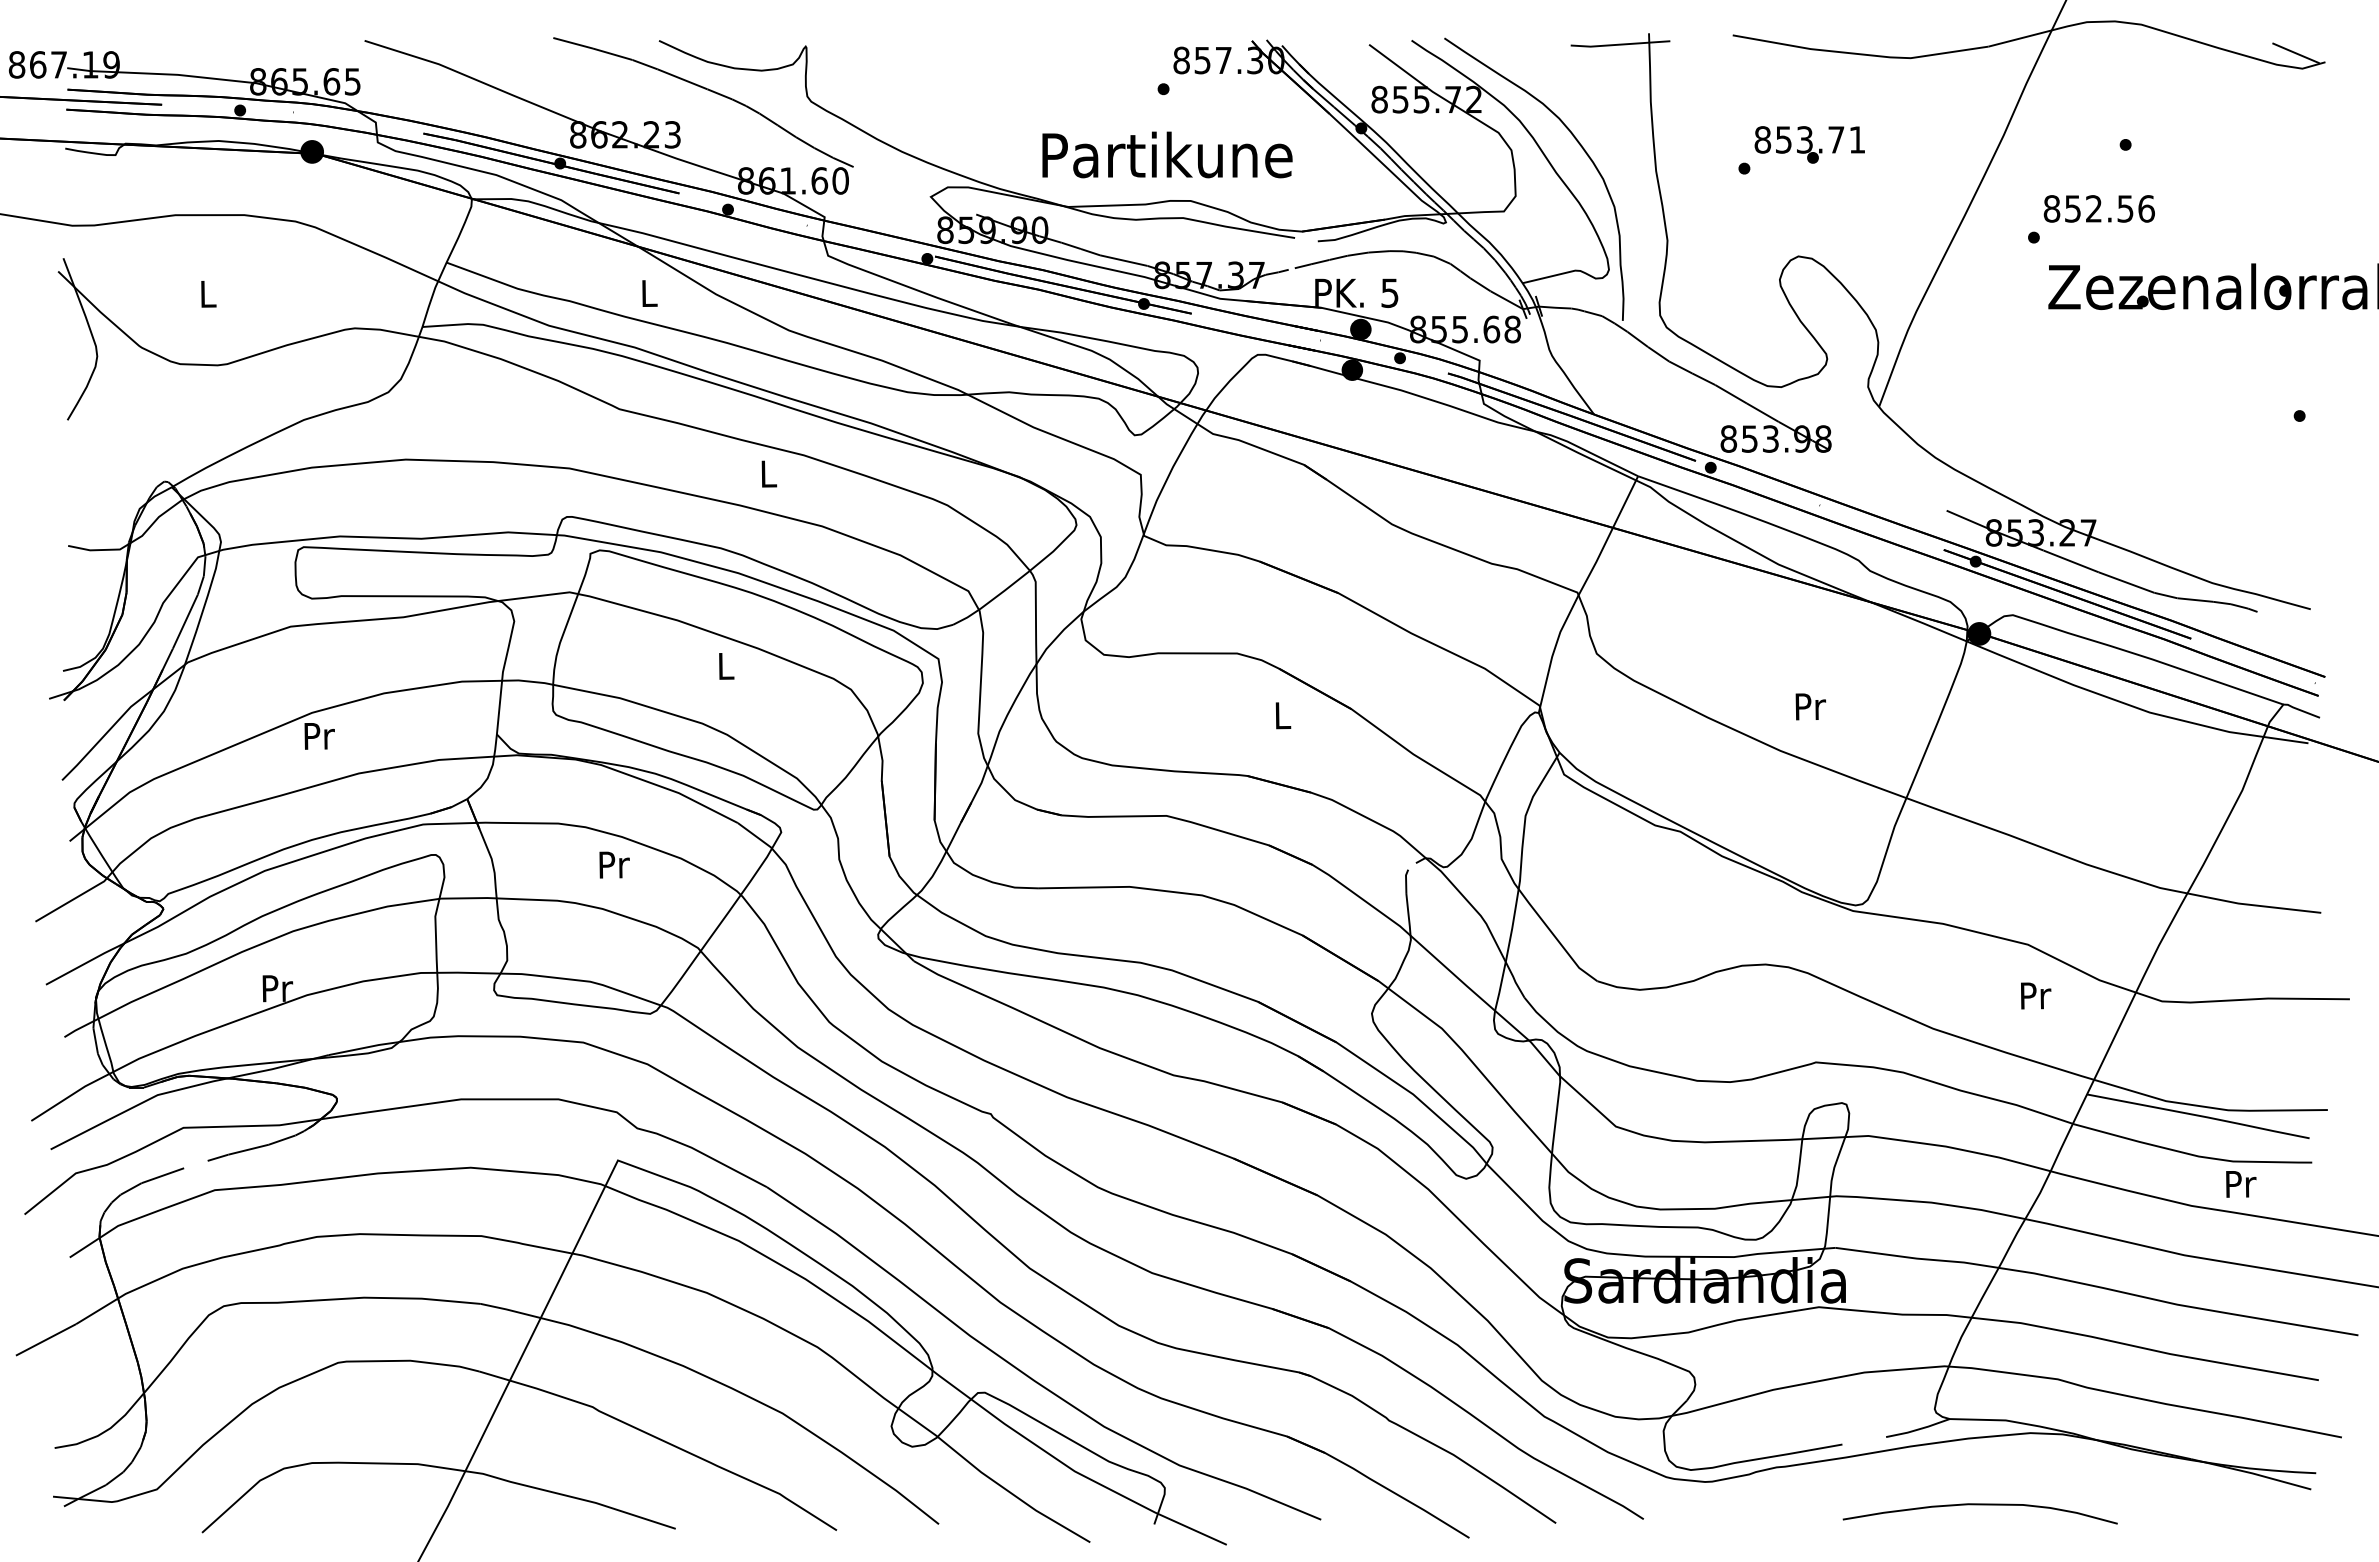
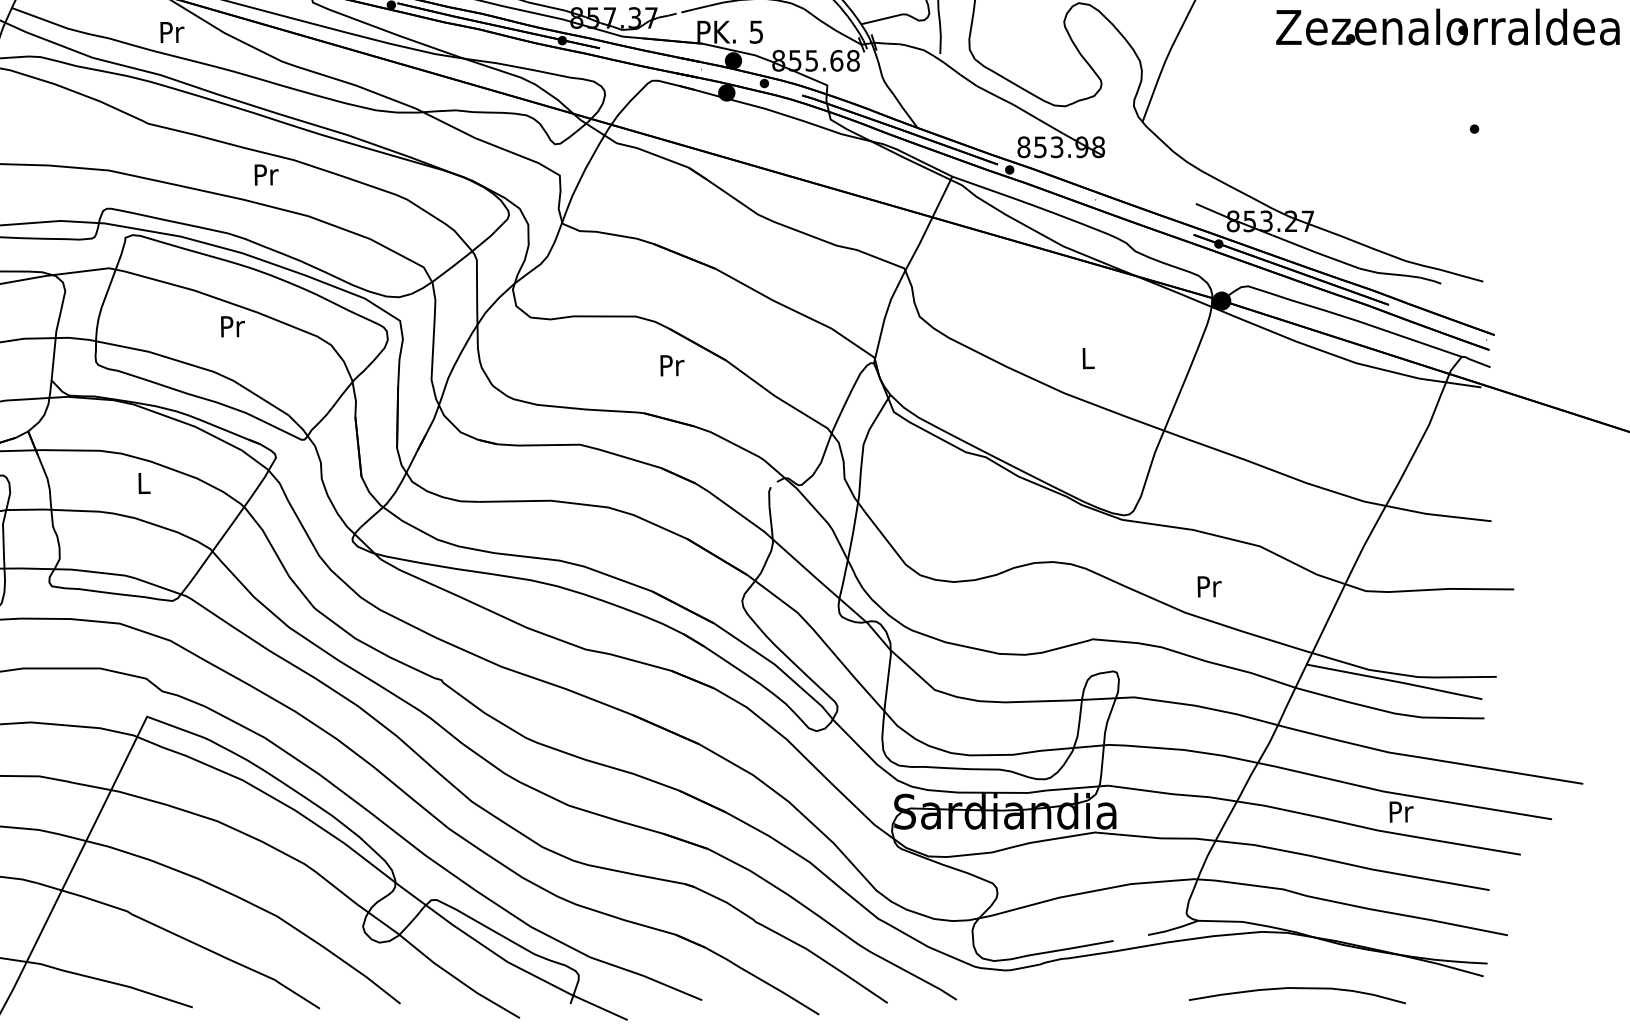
text: (649, 293) -> (172, 32), L -> Pr
text: (769, 473) -> (266, 174), L -> Pr
text: (726, 666) -> (232, 326), L -> Pr
text: (1810, 706) -> (1088, 358), Pr -> L
text: (1283, 715) -> (672, 365), L -> Pr
text: (614, 864) -> (144, 483), Pr -> L
text: (2036, 995) -> (1209, 586), moved
text: (2241, 1184) -> (1401, 812), moved
curve: (1979, 1505) -> (1296, 989), moved

